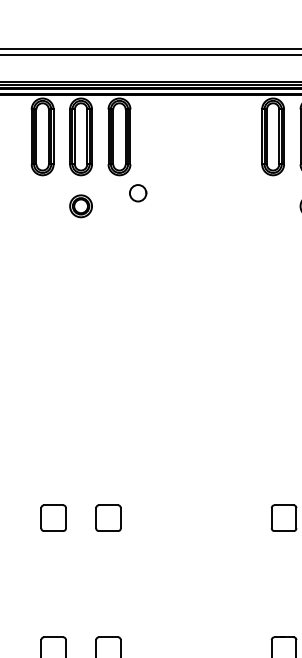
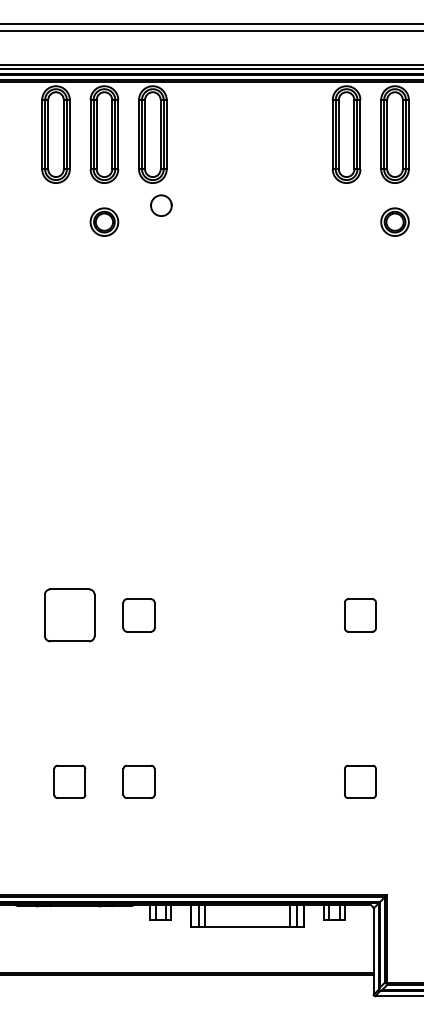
circle: (138, 193) -> (161, 205), moved
part: (53, 518) -> (69, 615), size x1.6

